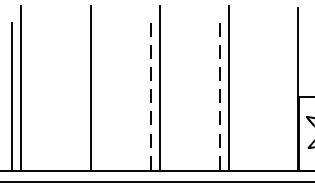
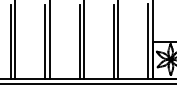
line: (82, 96) -> (45, 41), added
line: (150, 96) -> (79, 41), dashed -> solid
line: (219, 96) -> (113, 41), dashed -> solid
line: (289, 96) -> (148, 41), added

